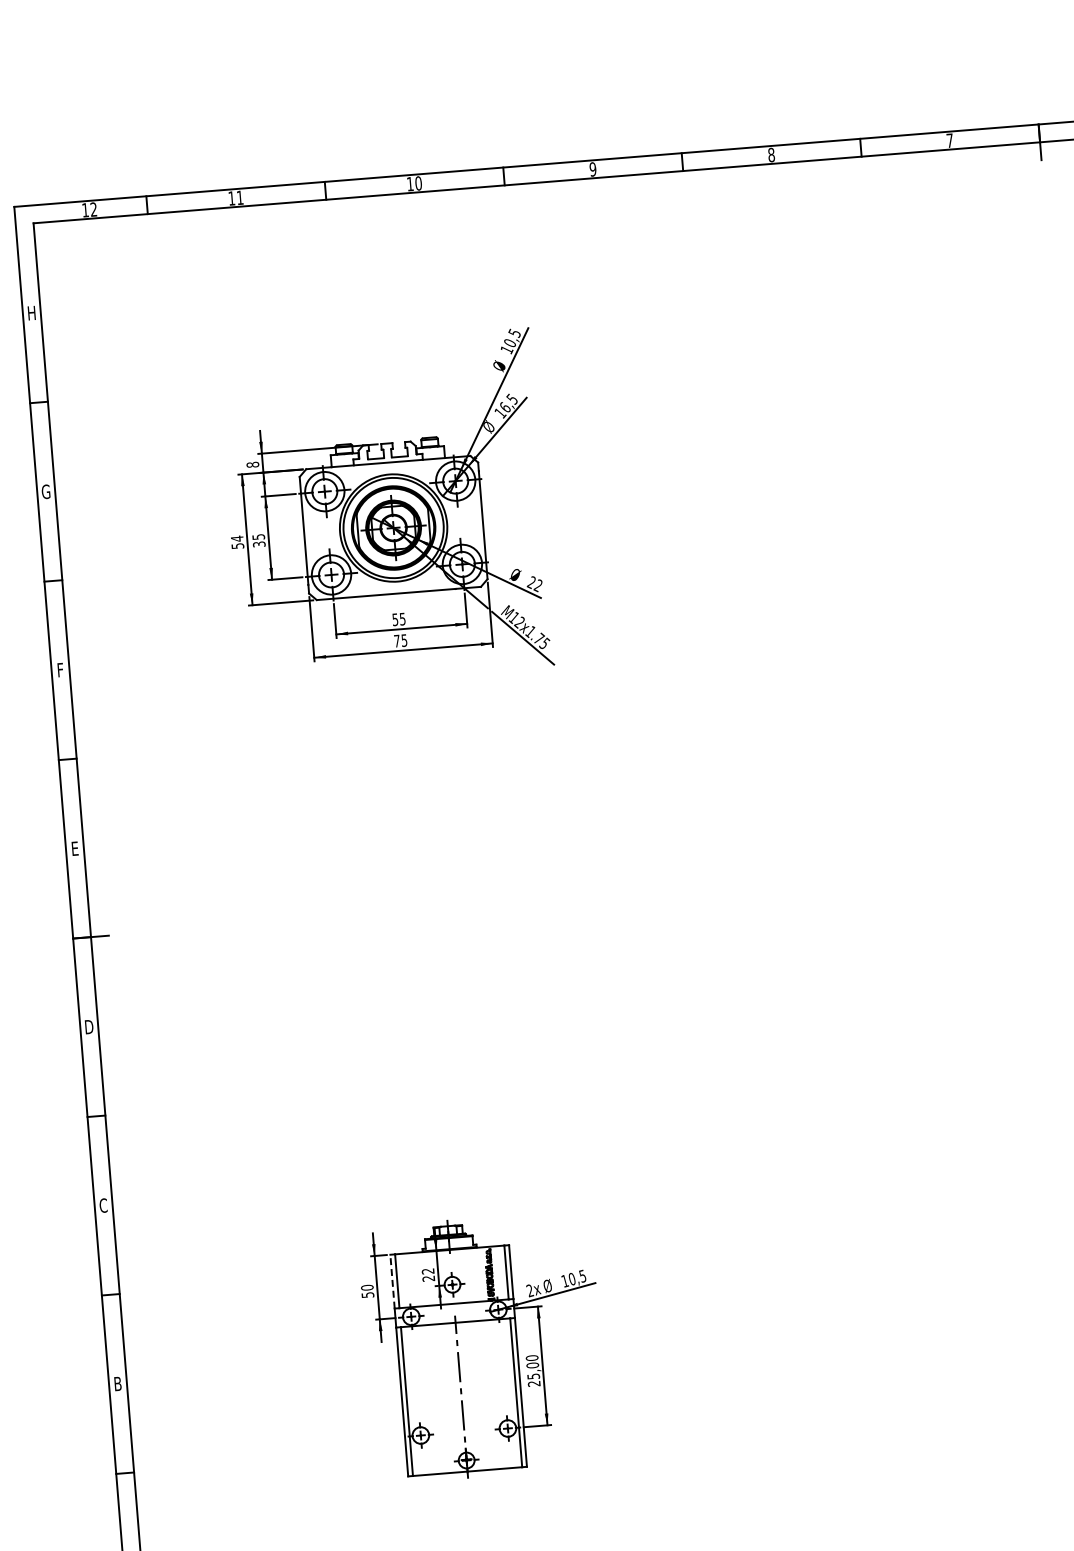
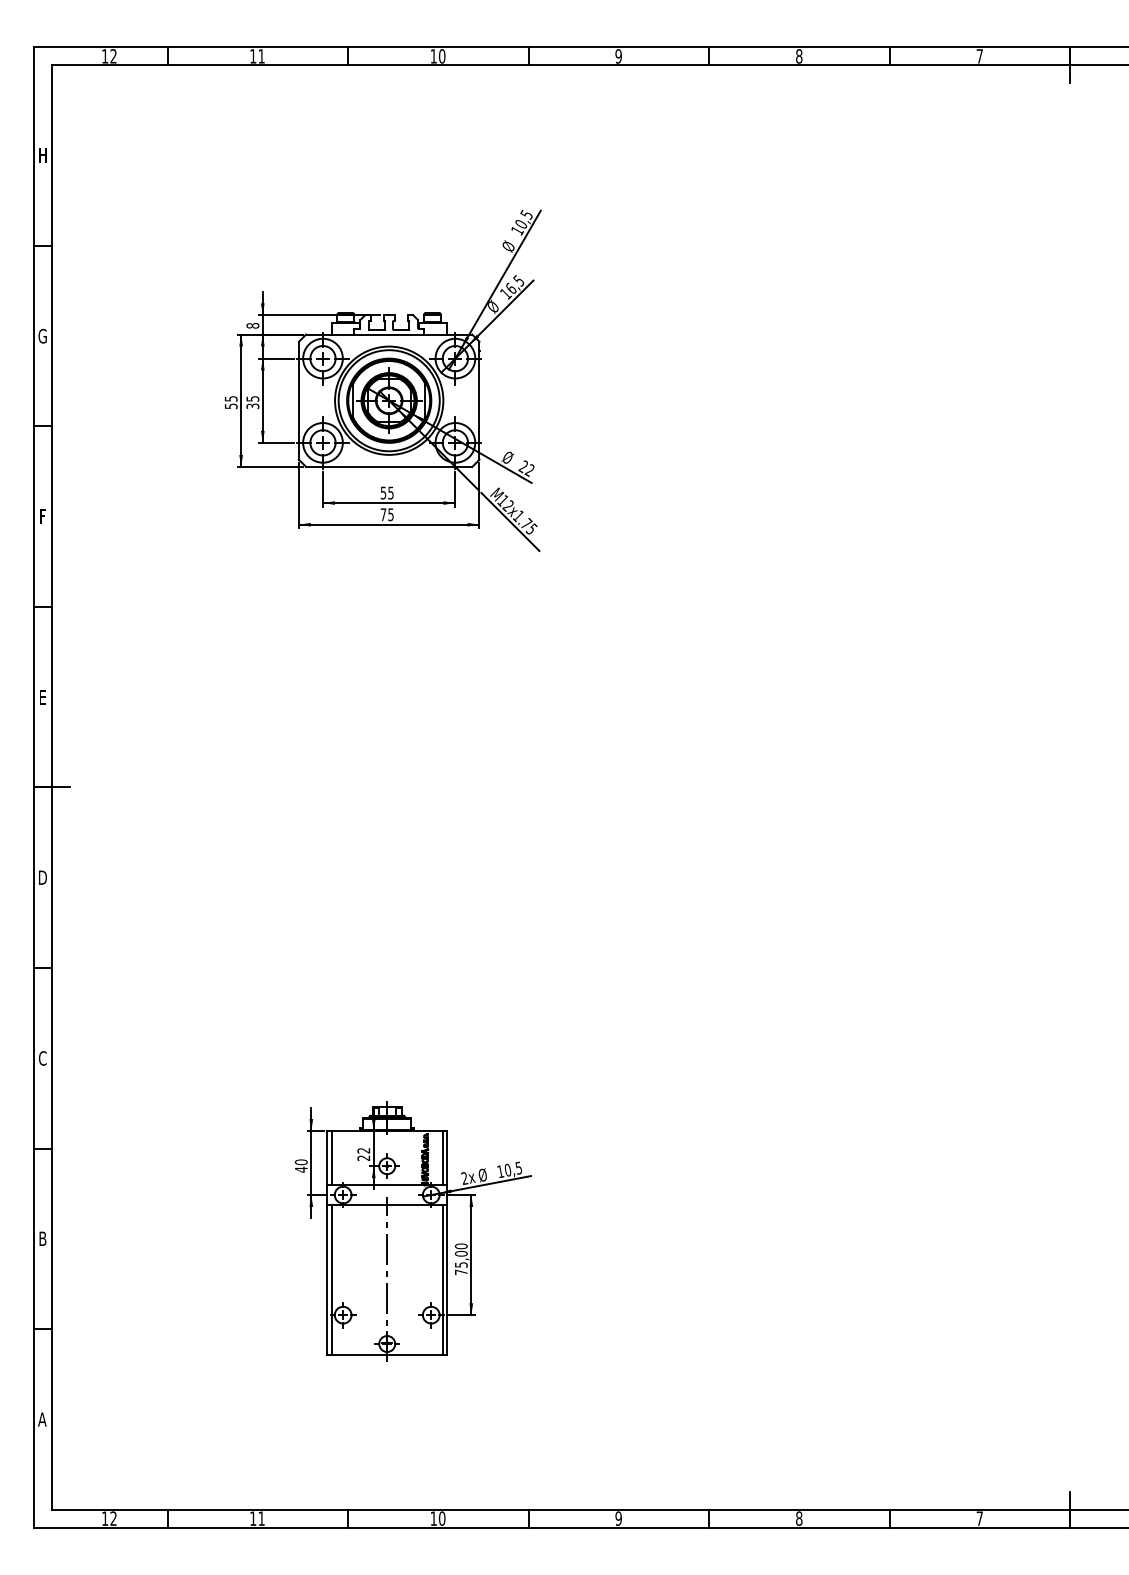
text: (236, 538) -> (230, 398), 54 -> 55
line: (392, 1280) -> (327, 1157), dashed -> solid
text: (368, 1294) -> (301, 1169), 50 -> 40
text: (533, 1384) -> (460, 1272), 25,00 -> 75,00

